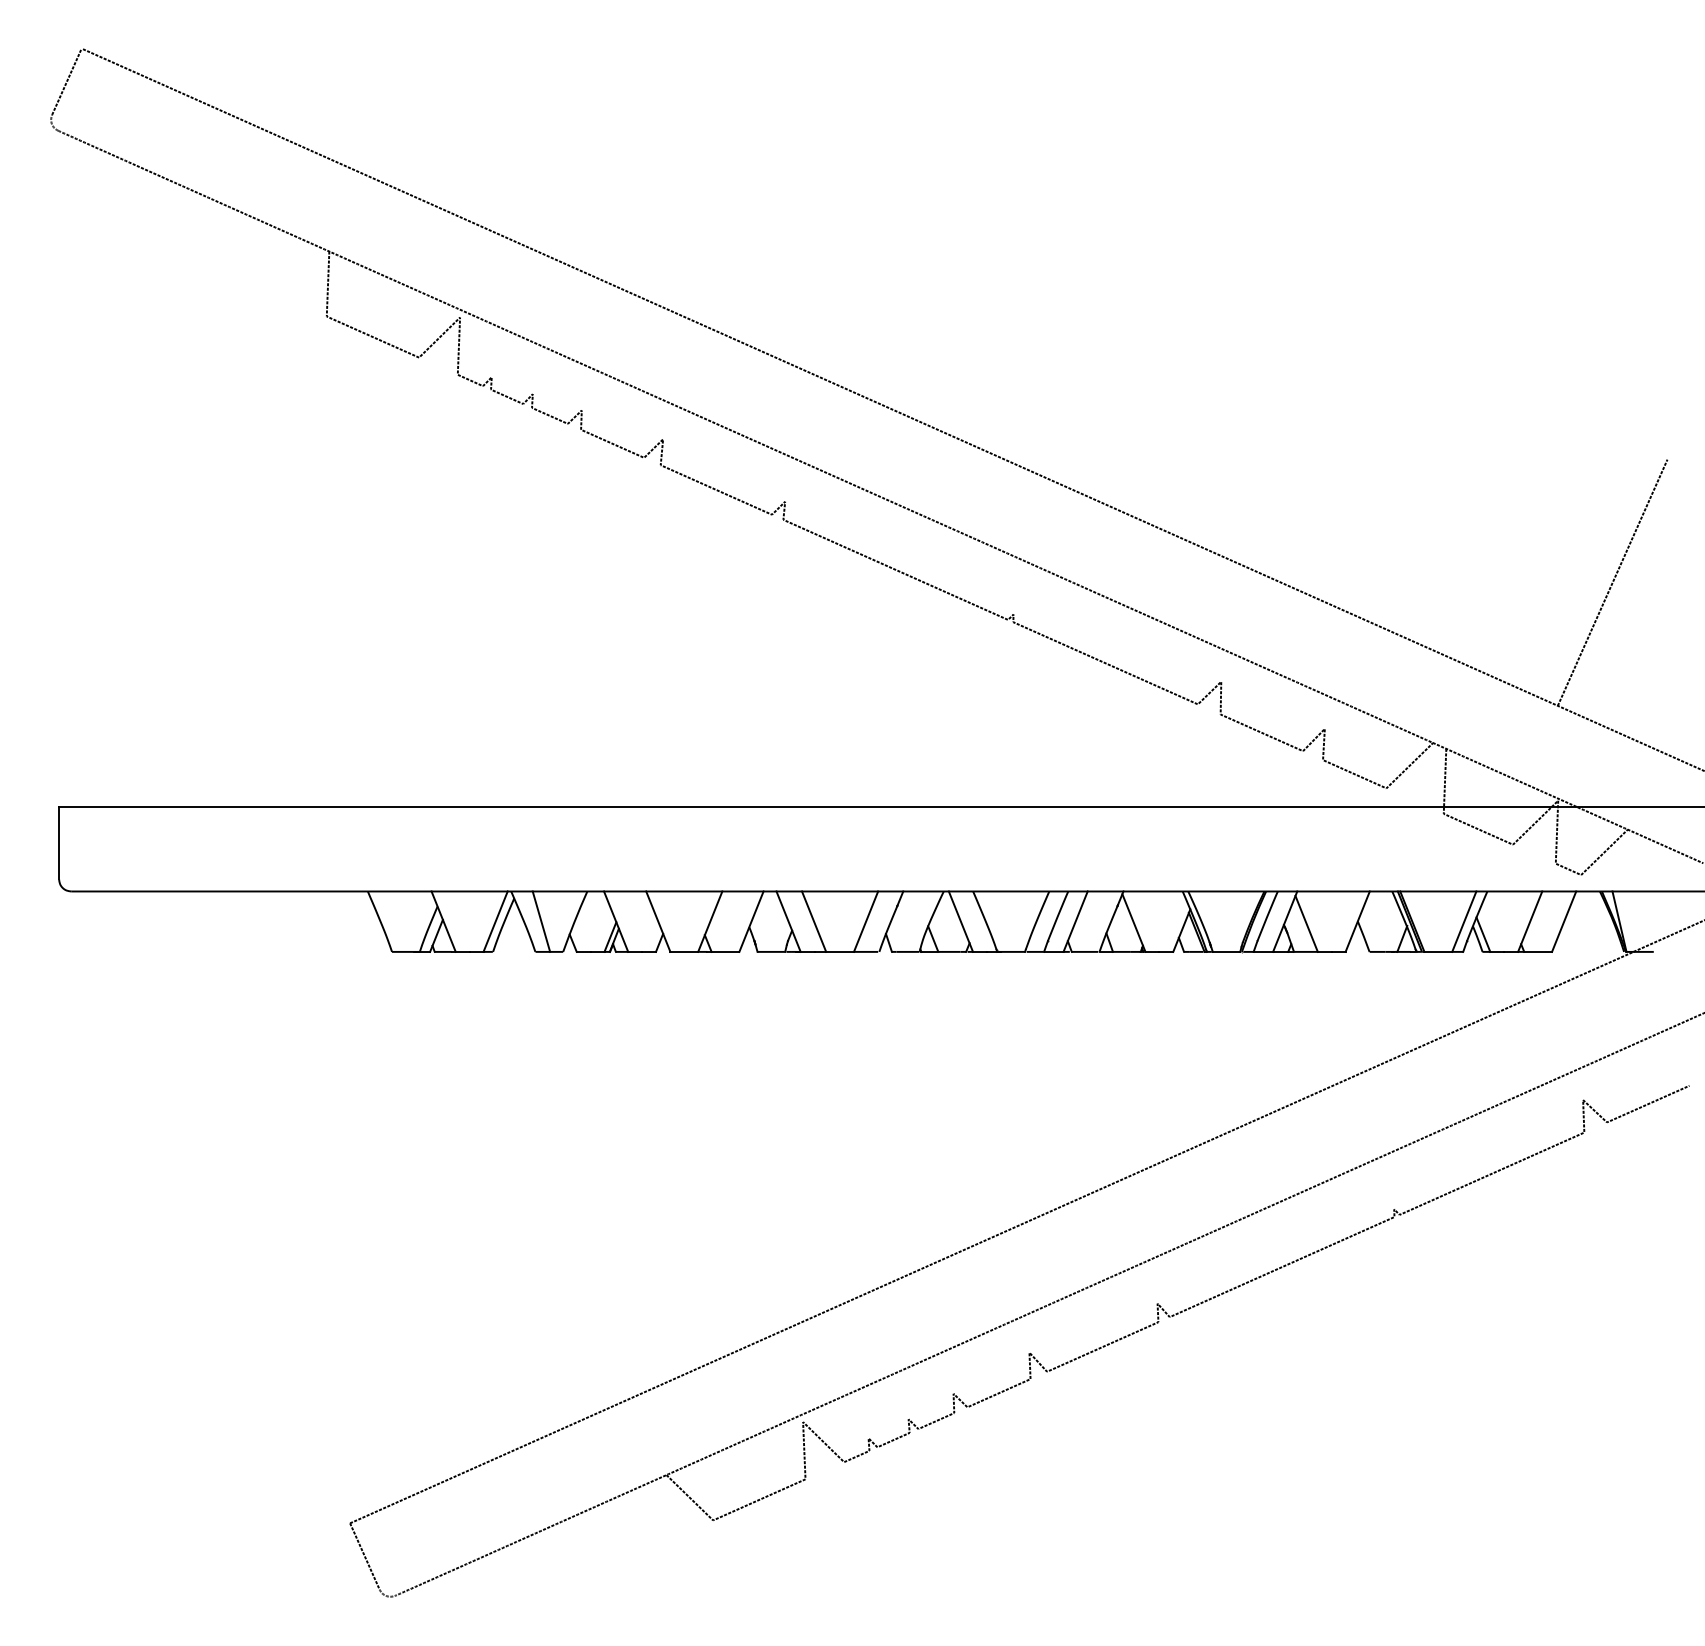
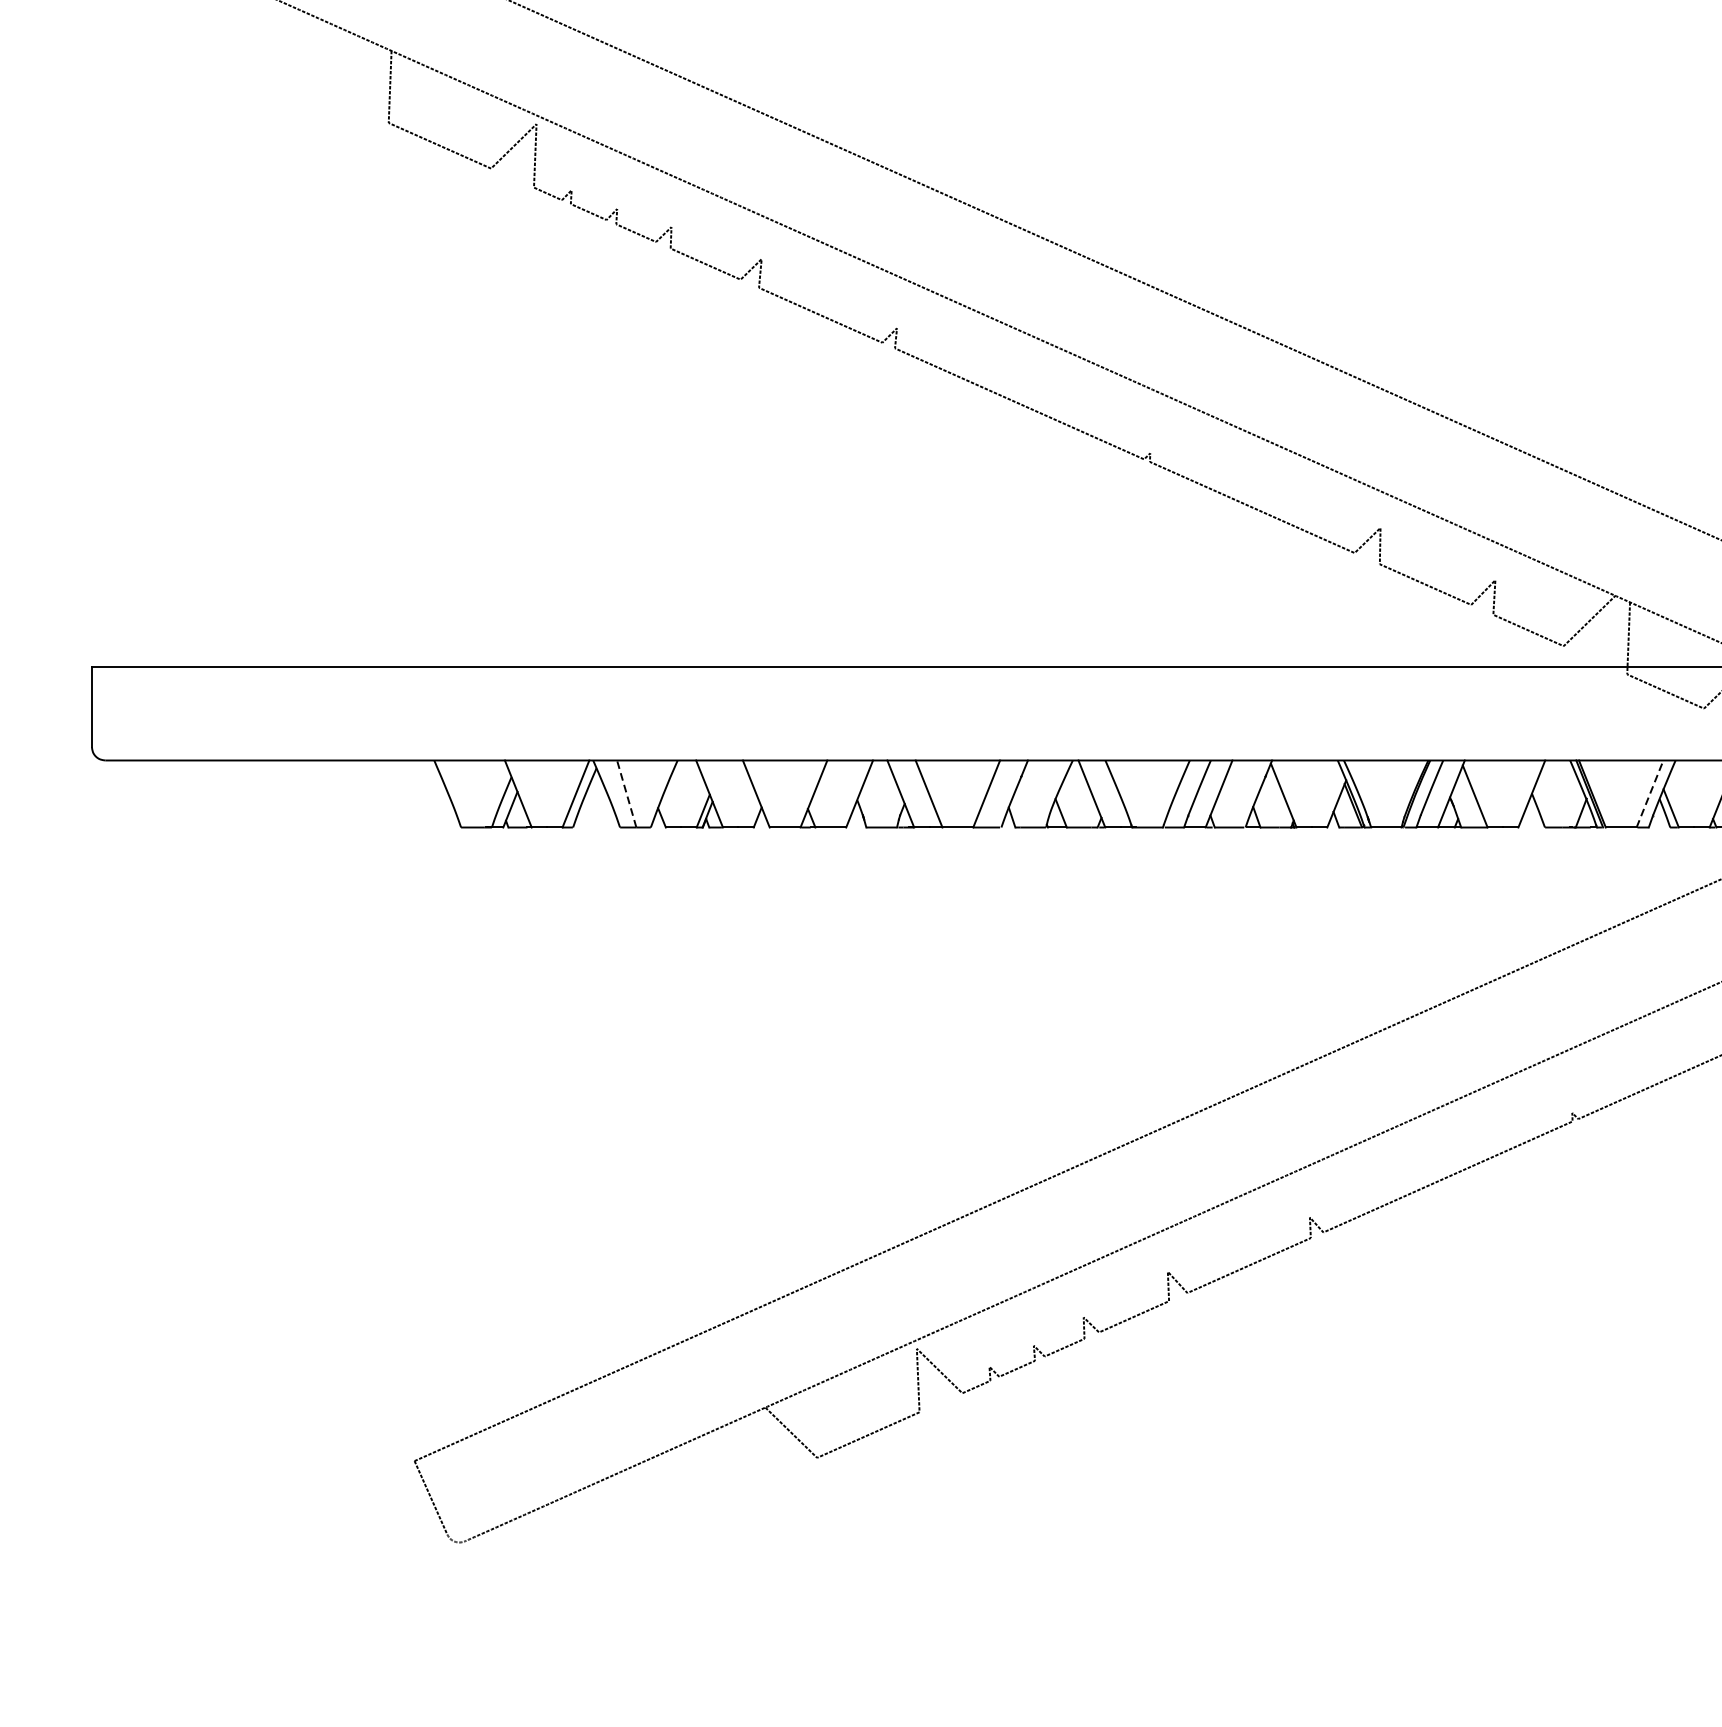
line: (541, 921) -> (626, 793), solid -> dashed
line: (1464, 921) -> (1650, 793), solid -> dashed

